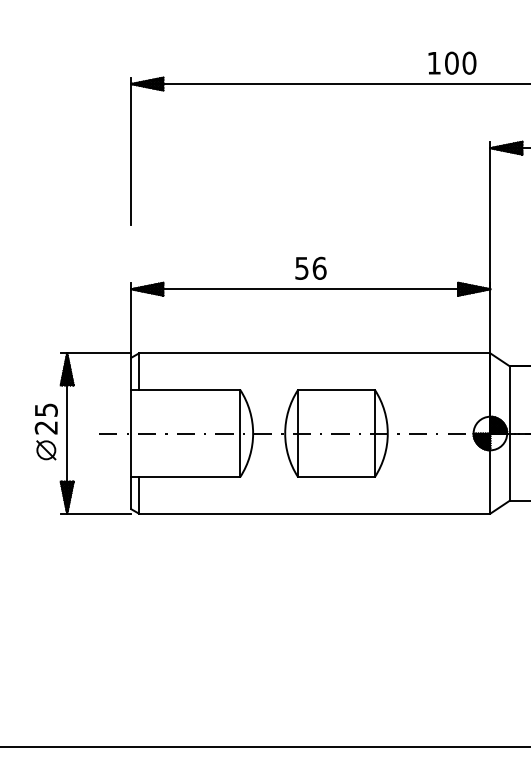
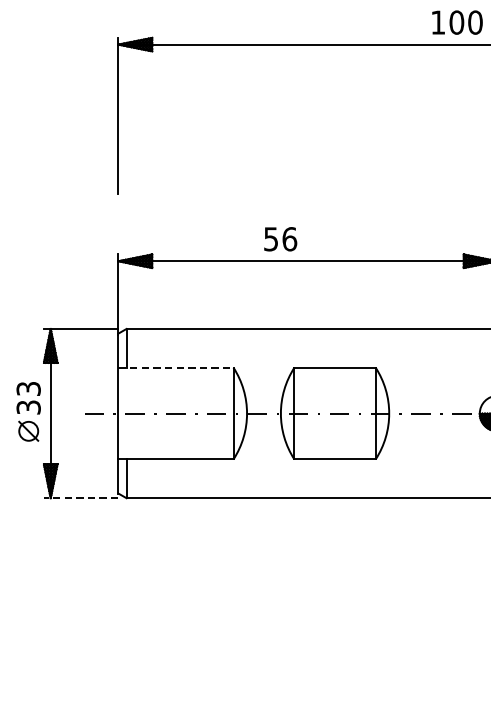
text: (310, 267) -> (280, 238), moved
line: (185, 390) -> (175, 368), solid -> dashed
text: (45, 418) -> (27, 397), 25 -> 33
line: (95, 513) -> (80, 498), solid -> dashed

